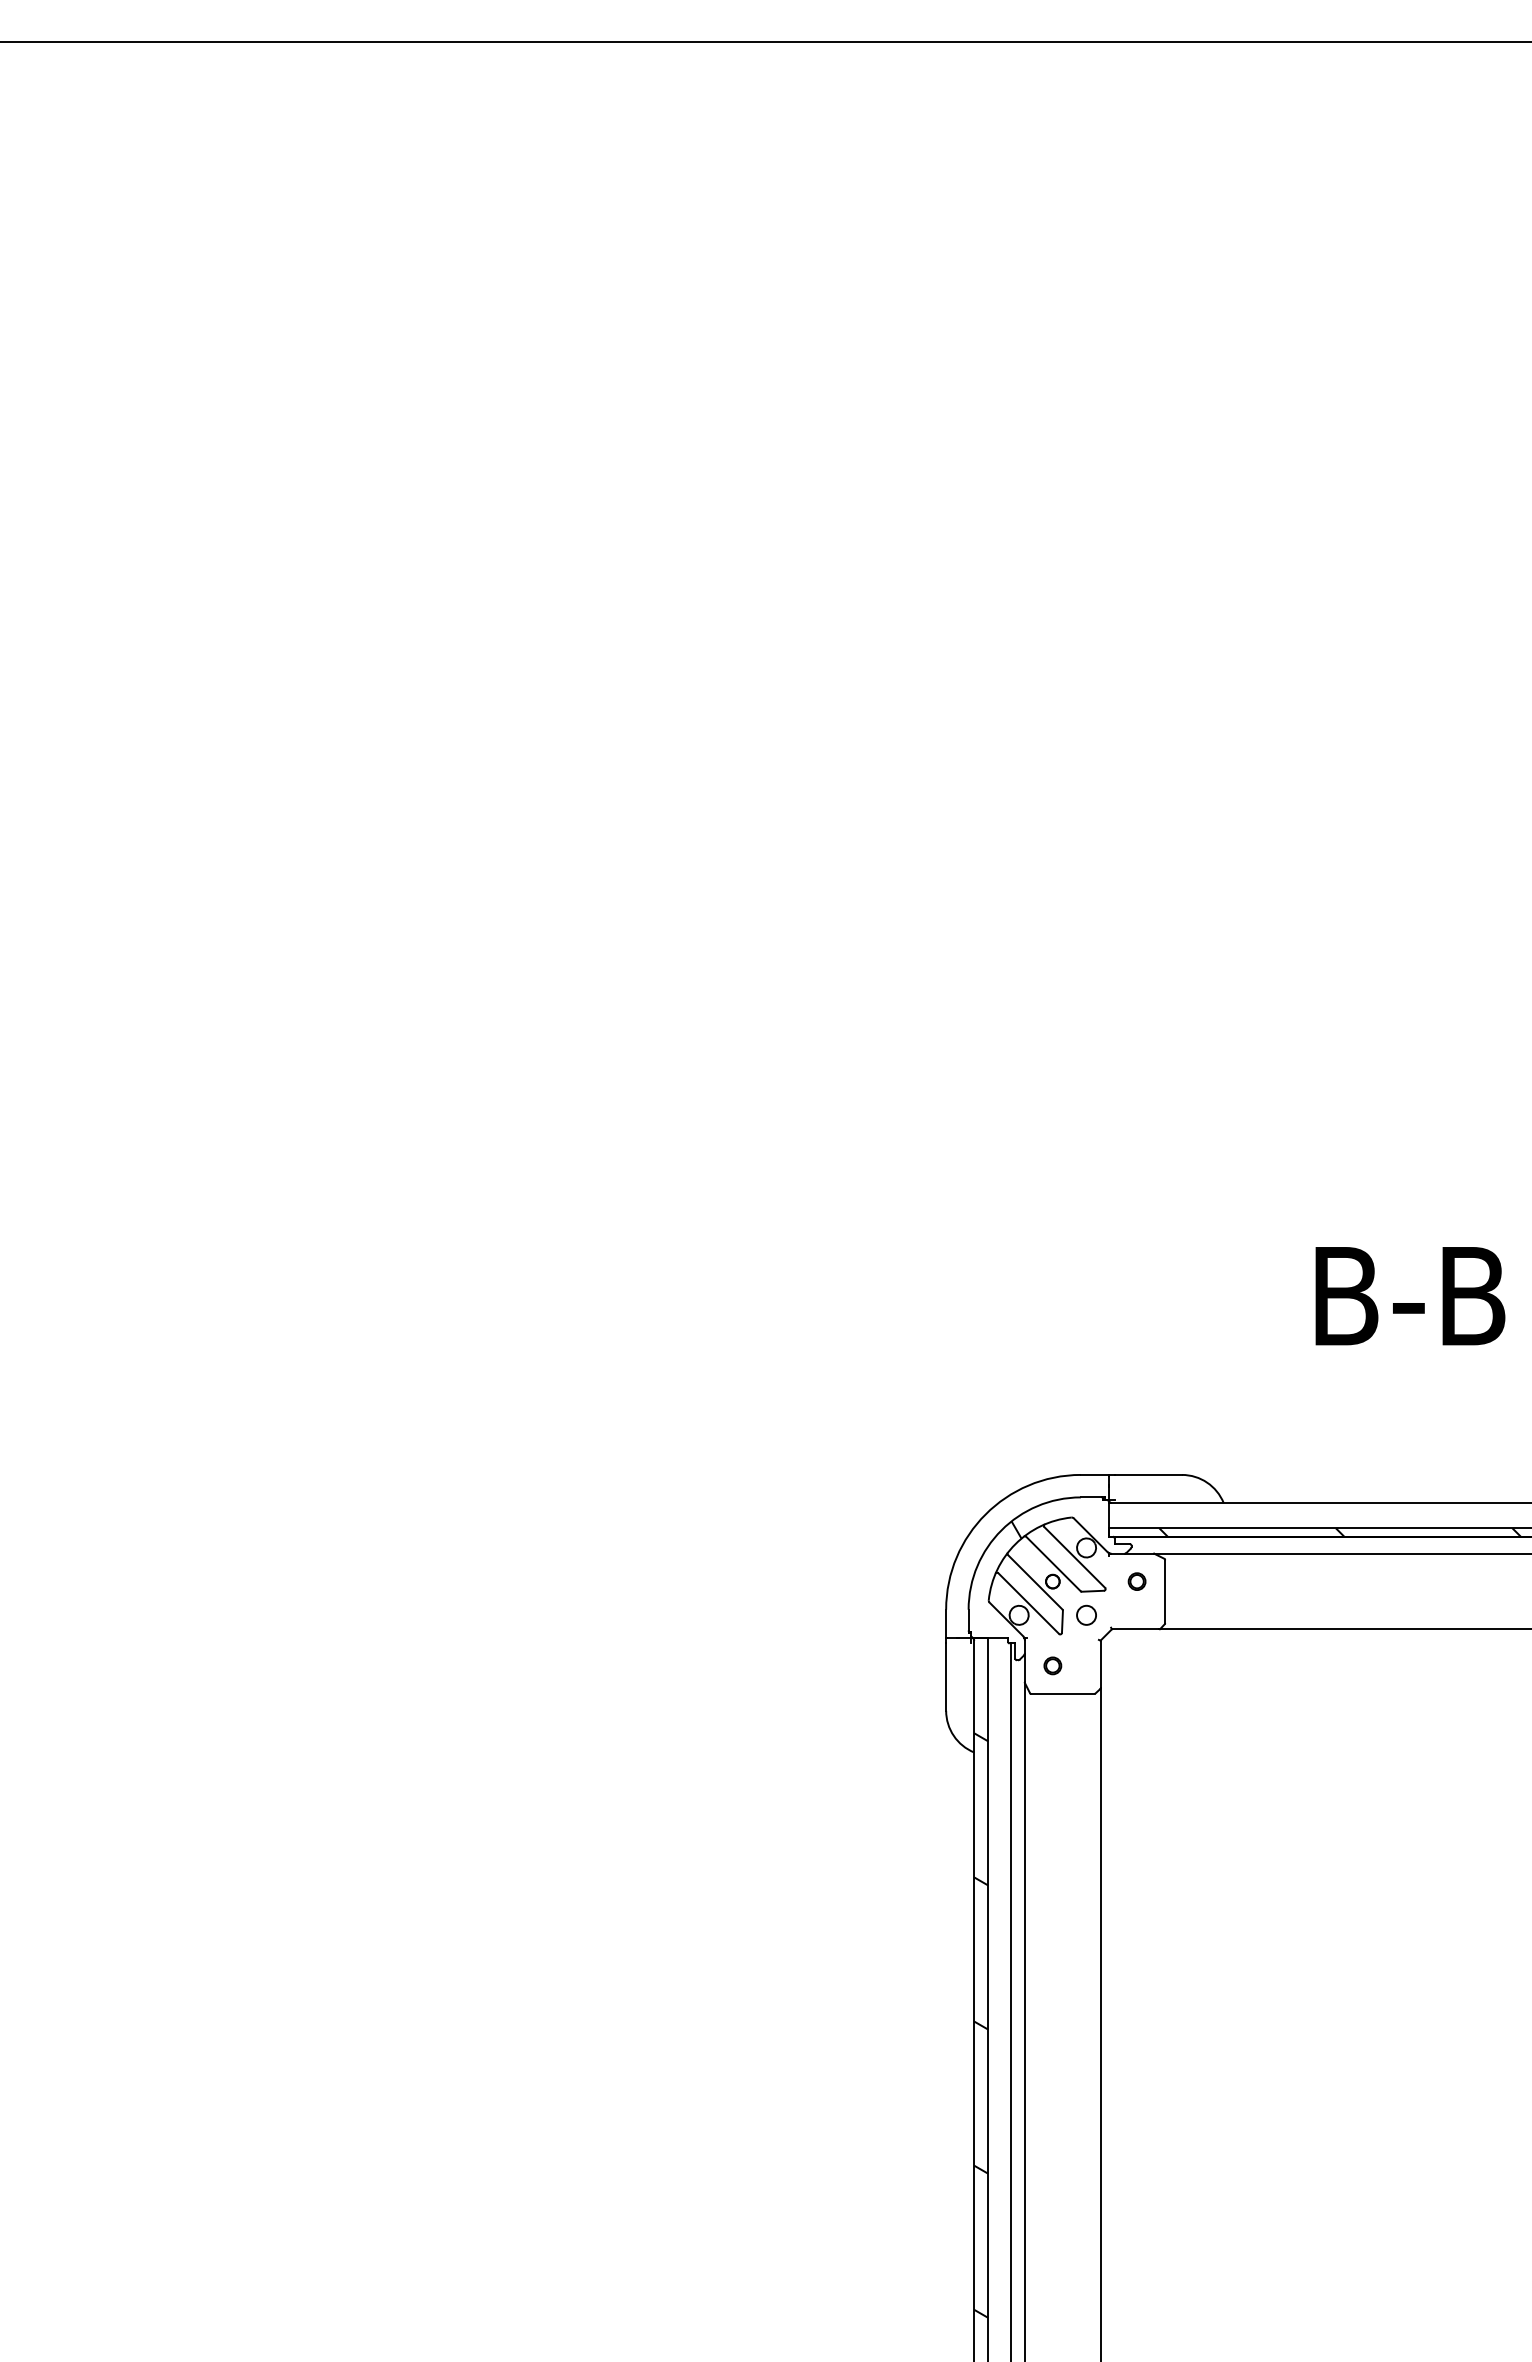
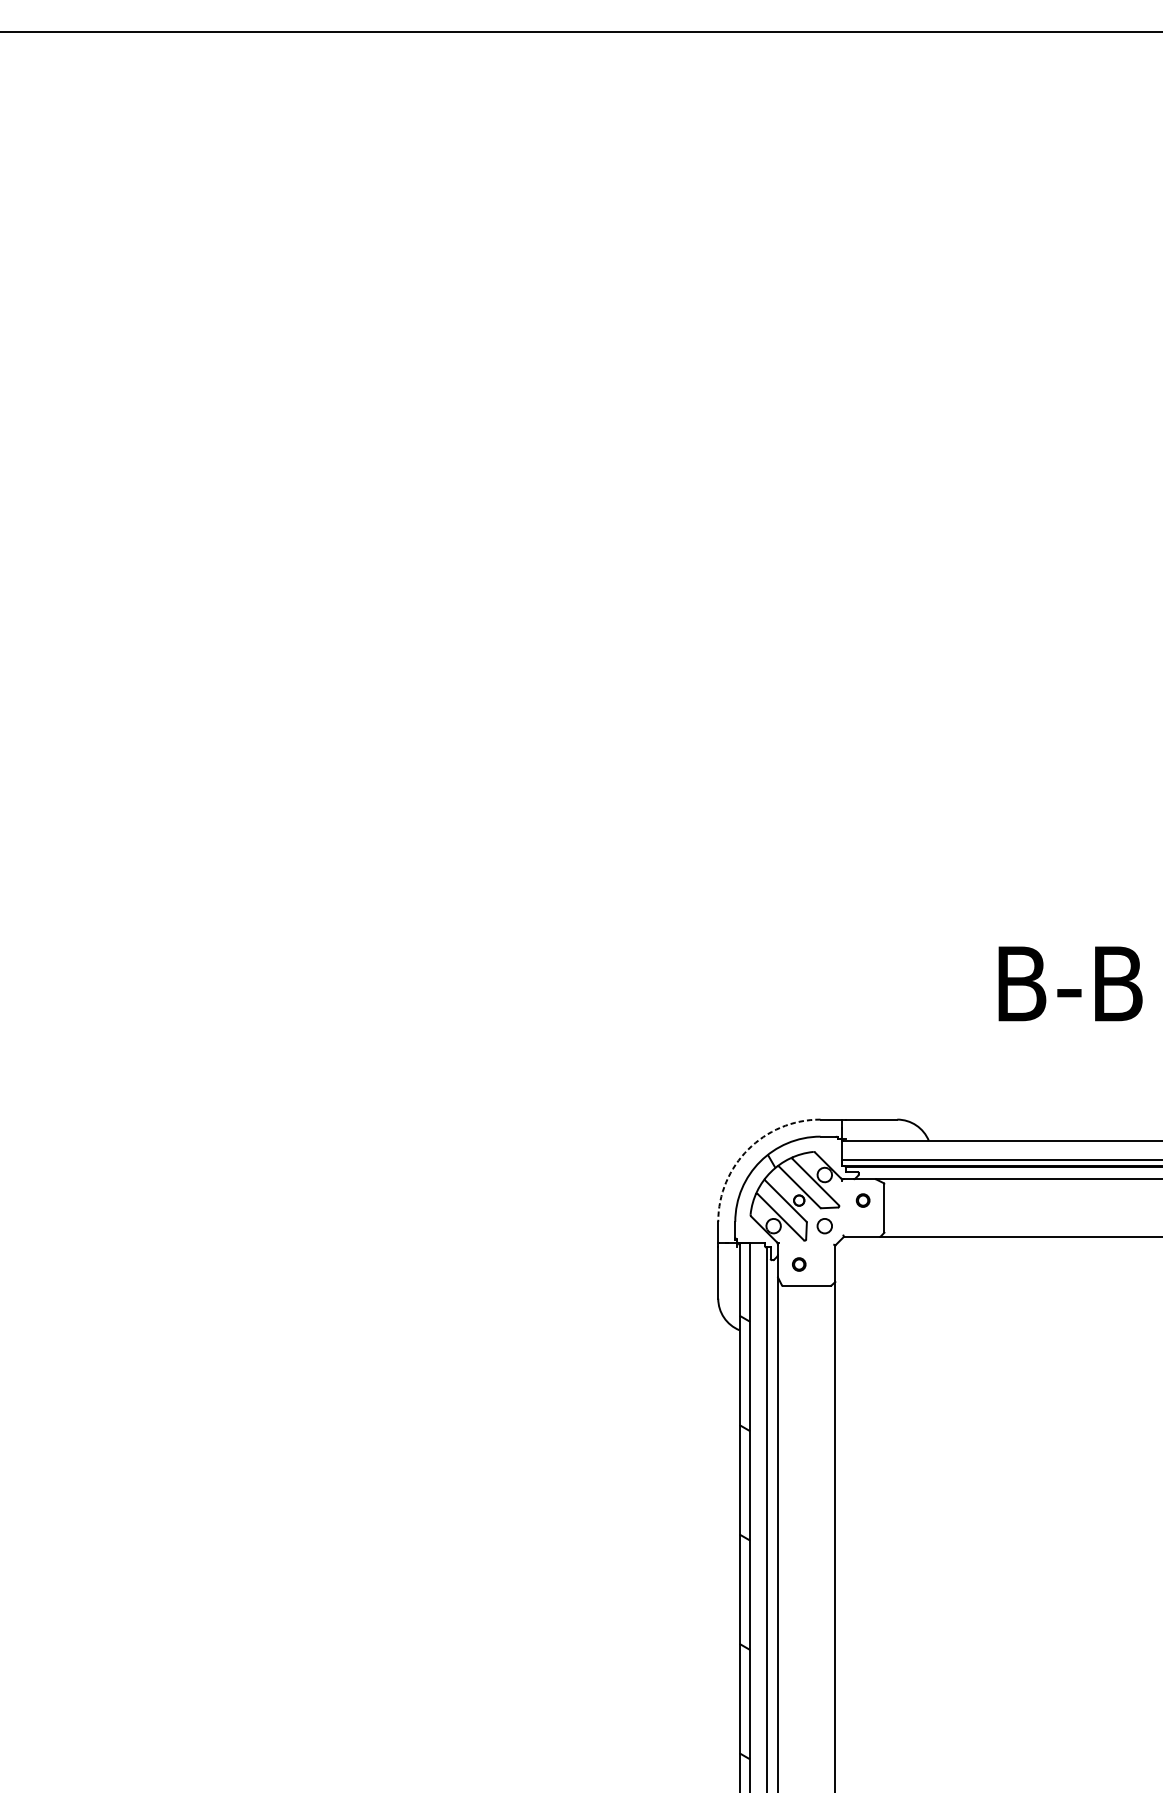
arc: (985, 1514) -> (748, 1149), solid -> dashed
hatch: (1339, 1532) -> (1016, 1163), removed

